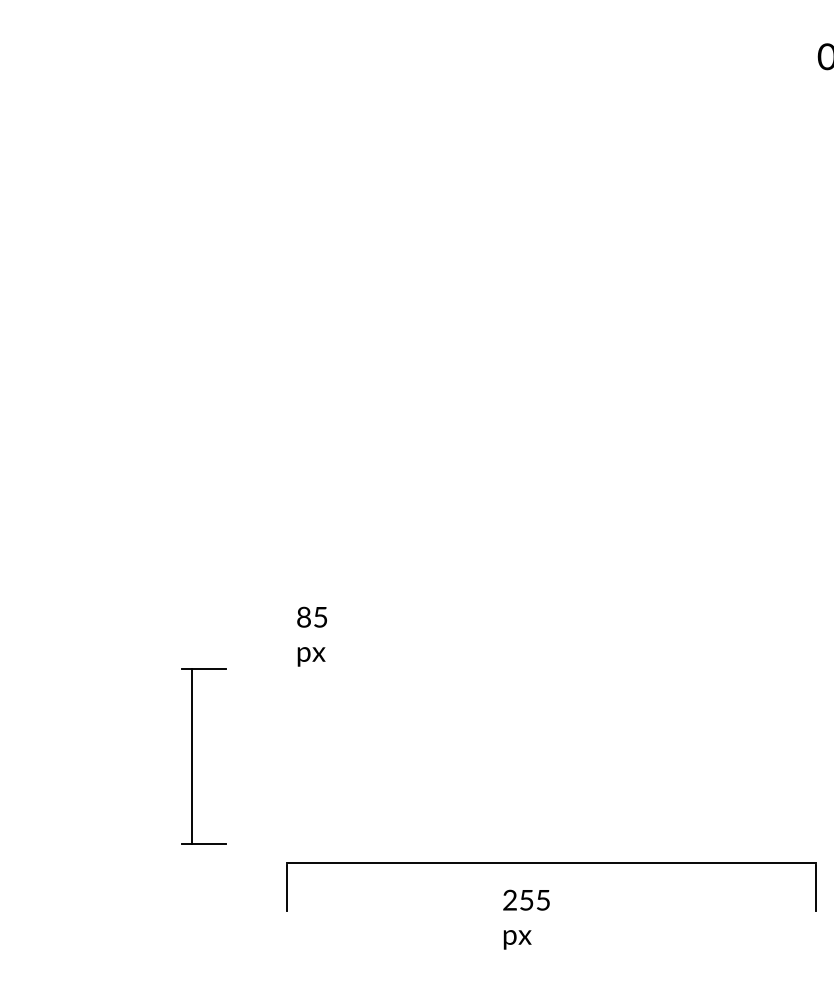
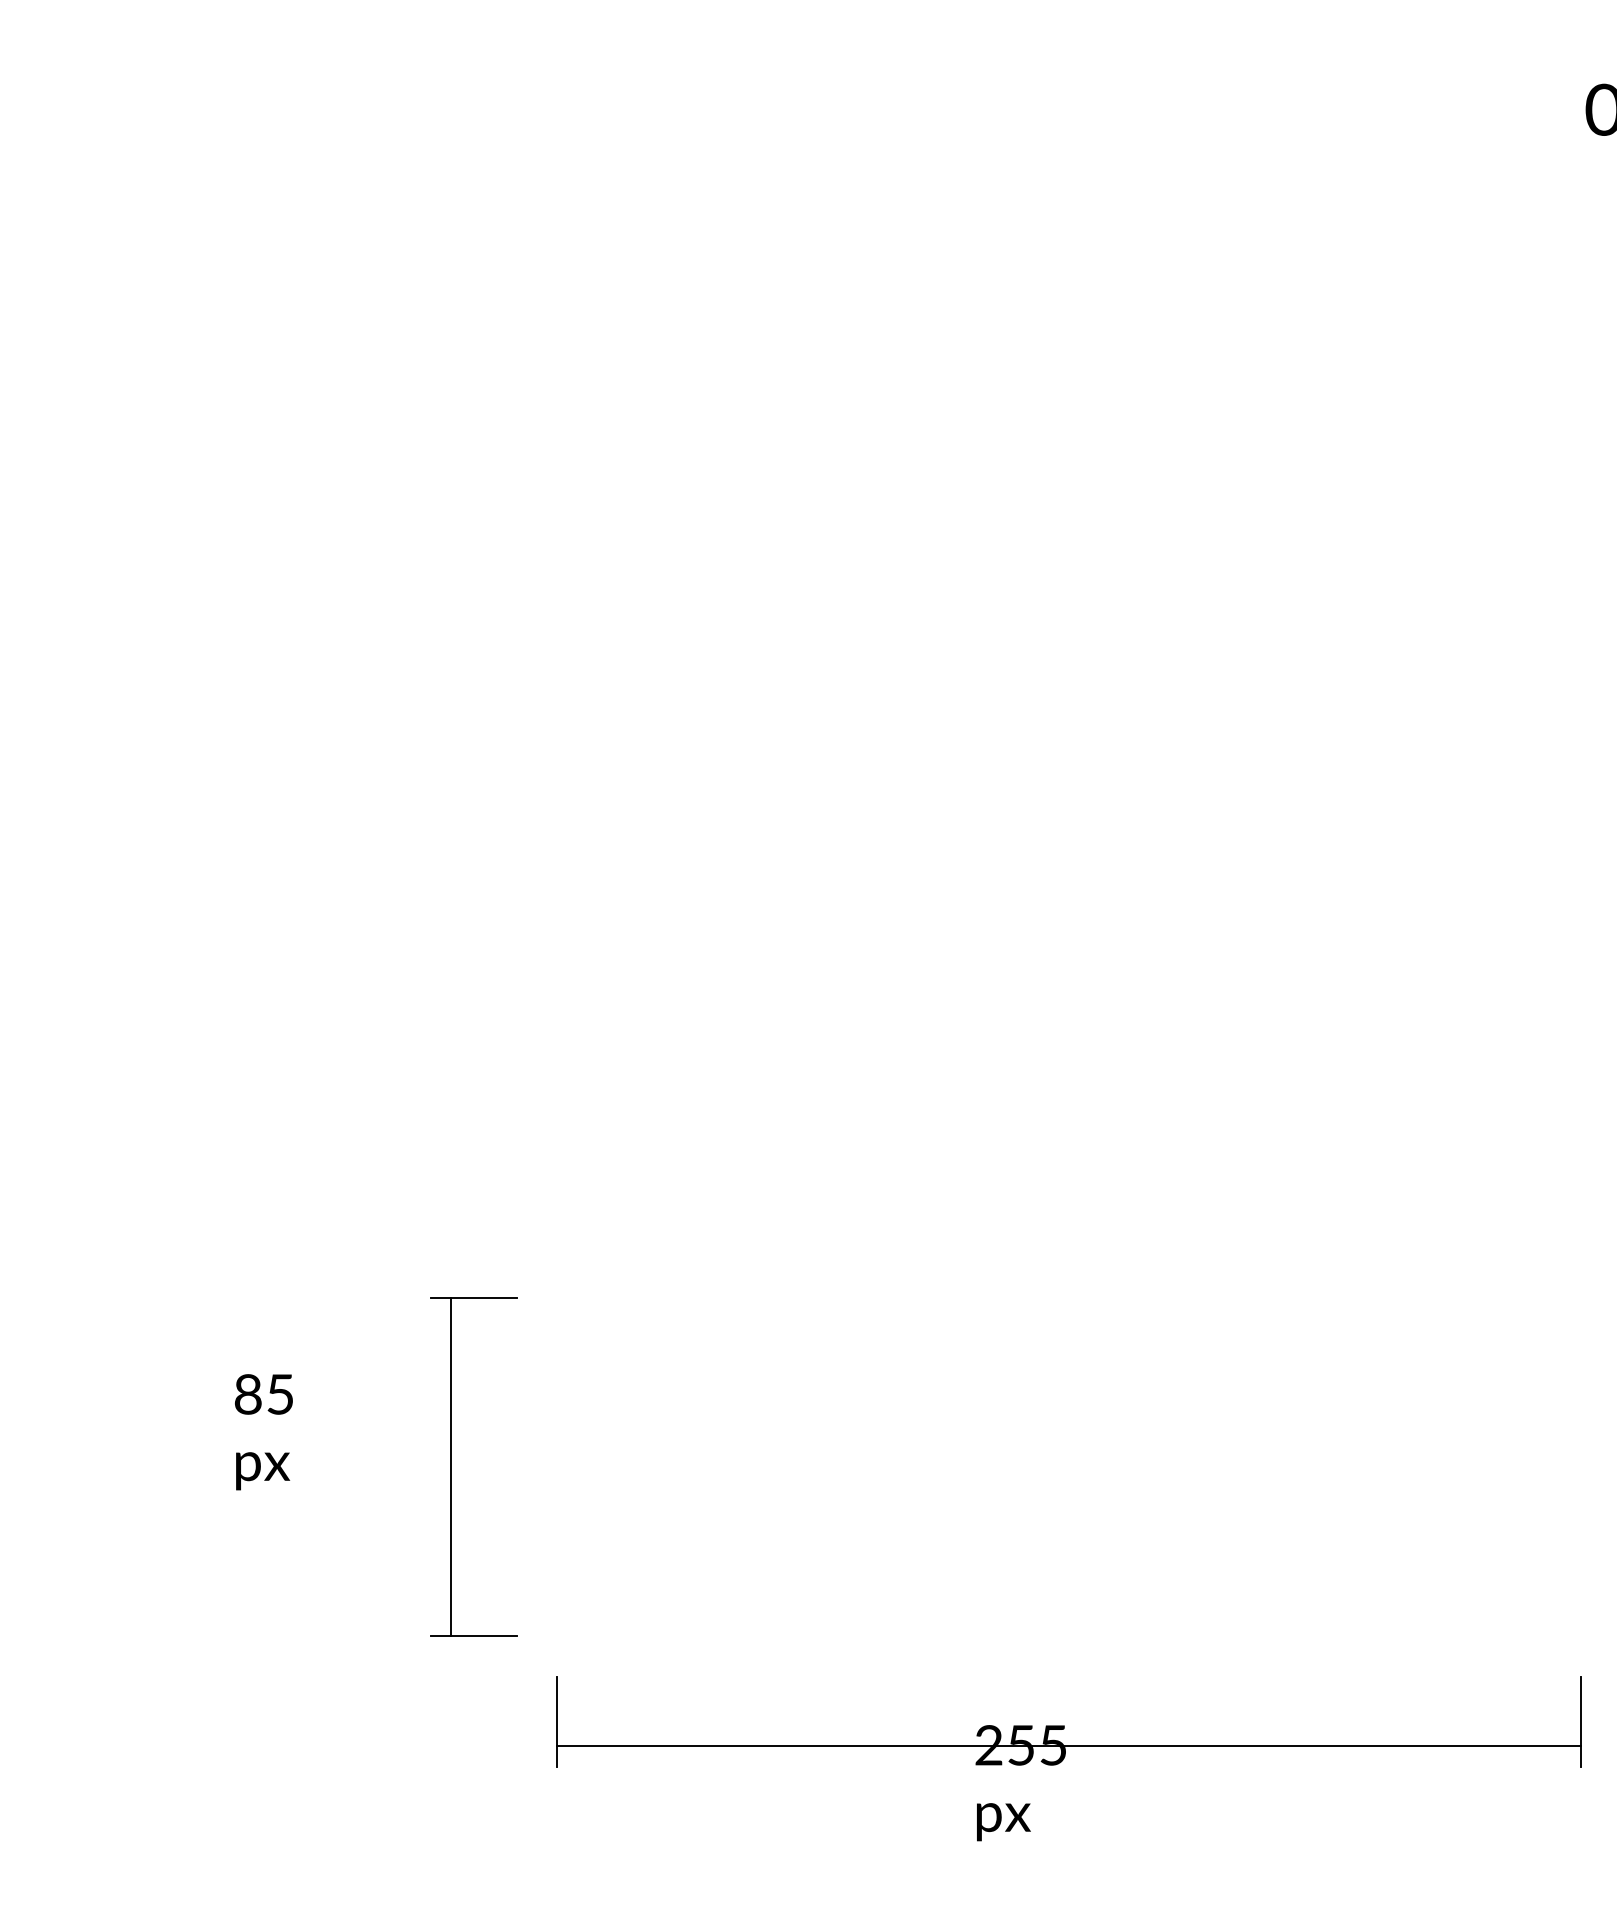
text: (311, 636) -> (262, 1431), moved
part: (192, 756) -> (450, 1466), moved
line: (551, 862) -> (1069, 1745), moved

